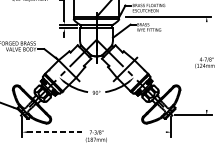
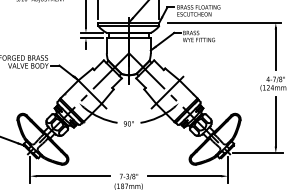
line: (206, 36) -> (275, 48), added
line: (206, 91) -> (275, 121), added
line: (54, 132) -> (73, 176), dashed -> solid
line: (138, 132) -> (184, 176), added

